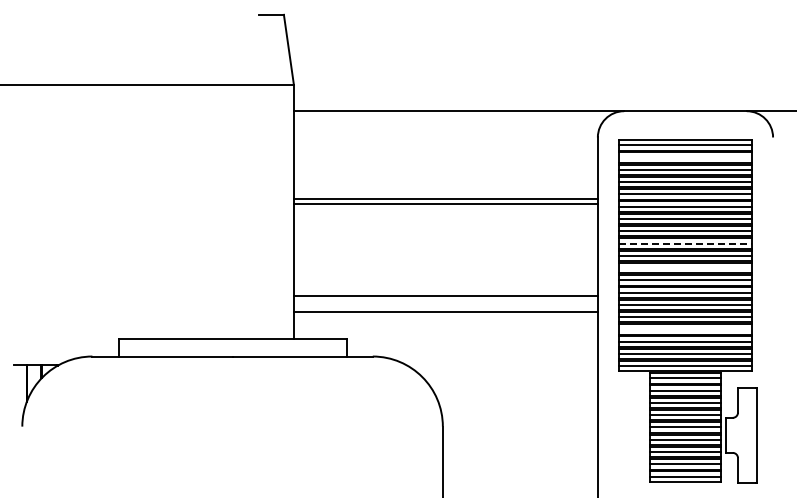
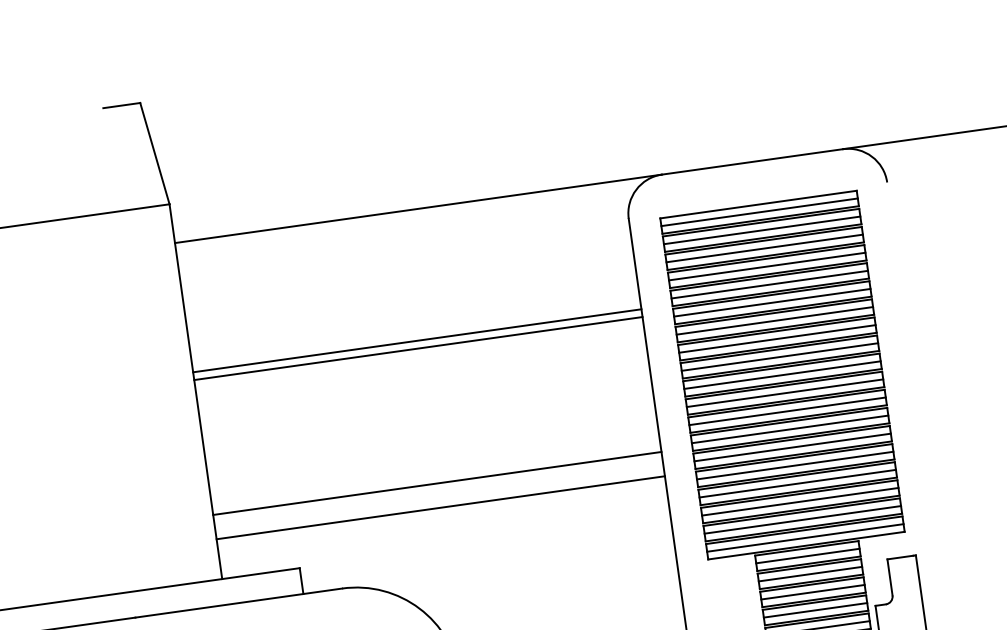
line: (685, 157) -> (762, 230), added
line: (685, 243) -> (779, 357), dashed -> solid
line: (685, 268) -> (785, 393), added
line: (685, 329) -> (797, 483), added

